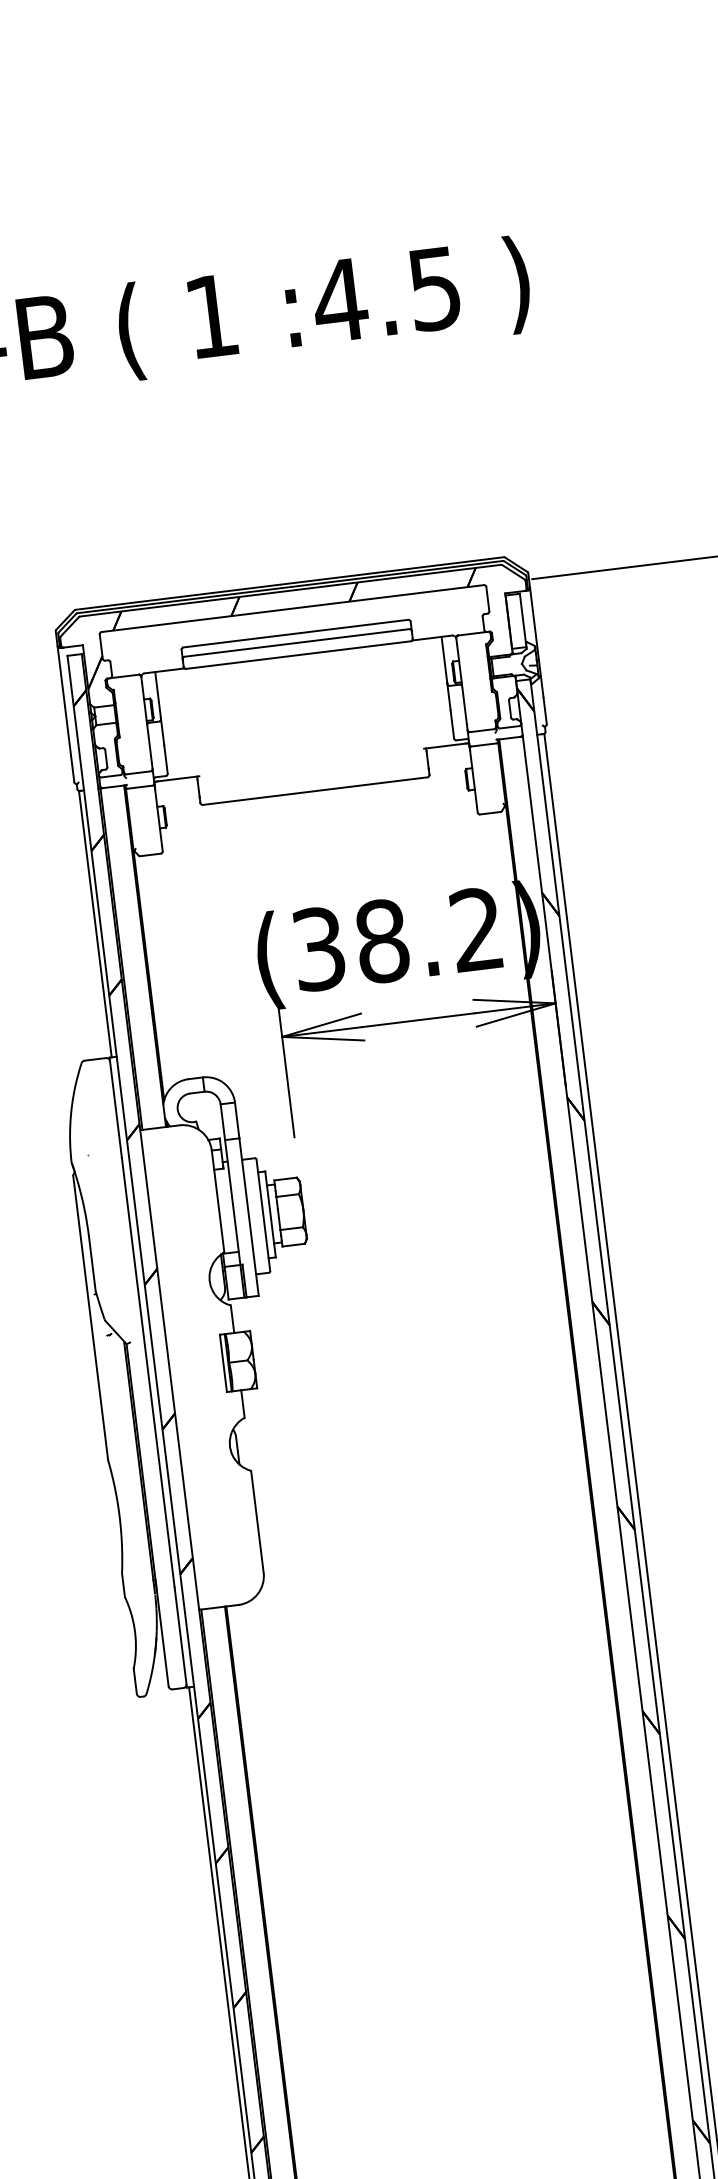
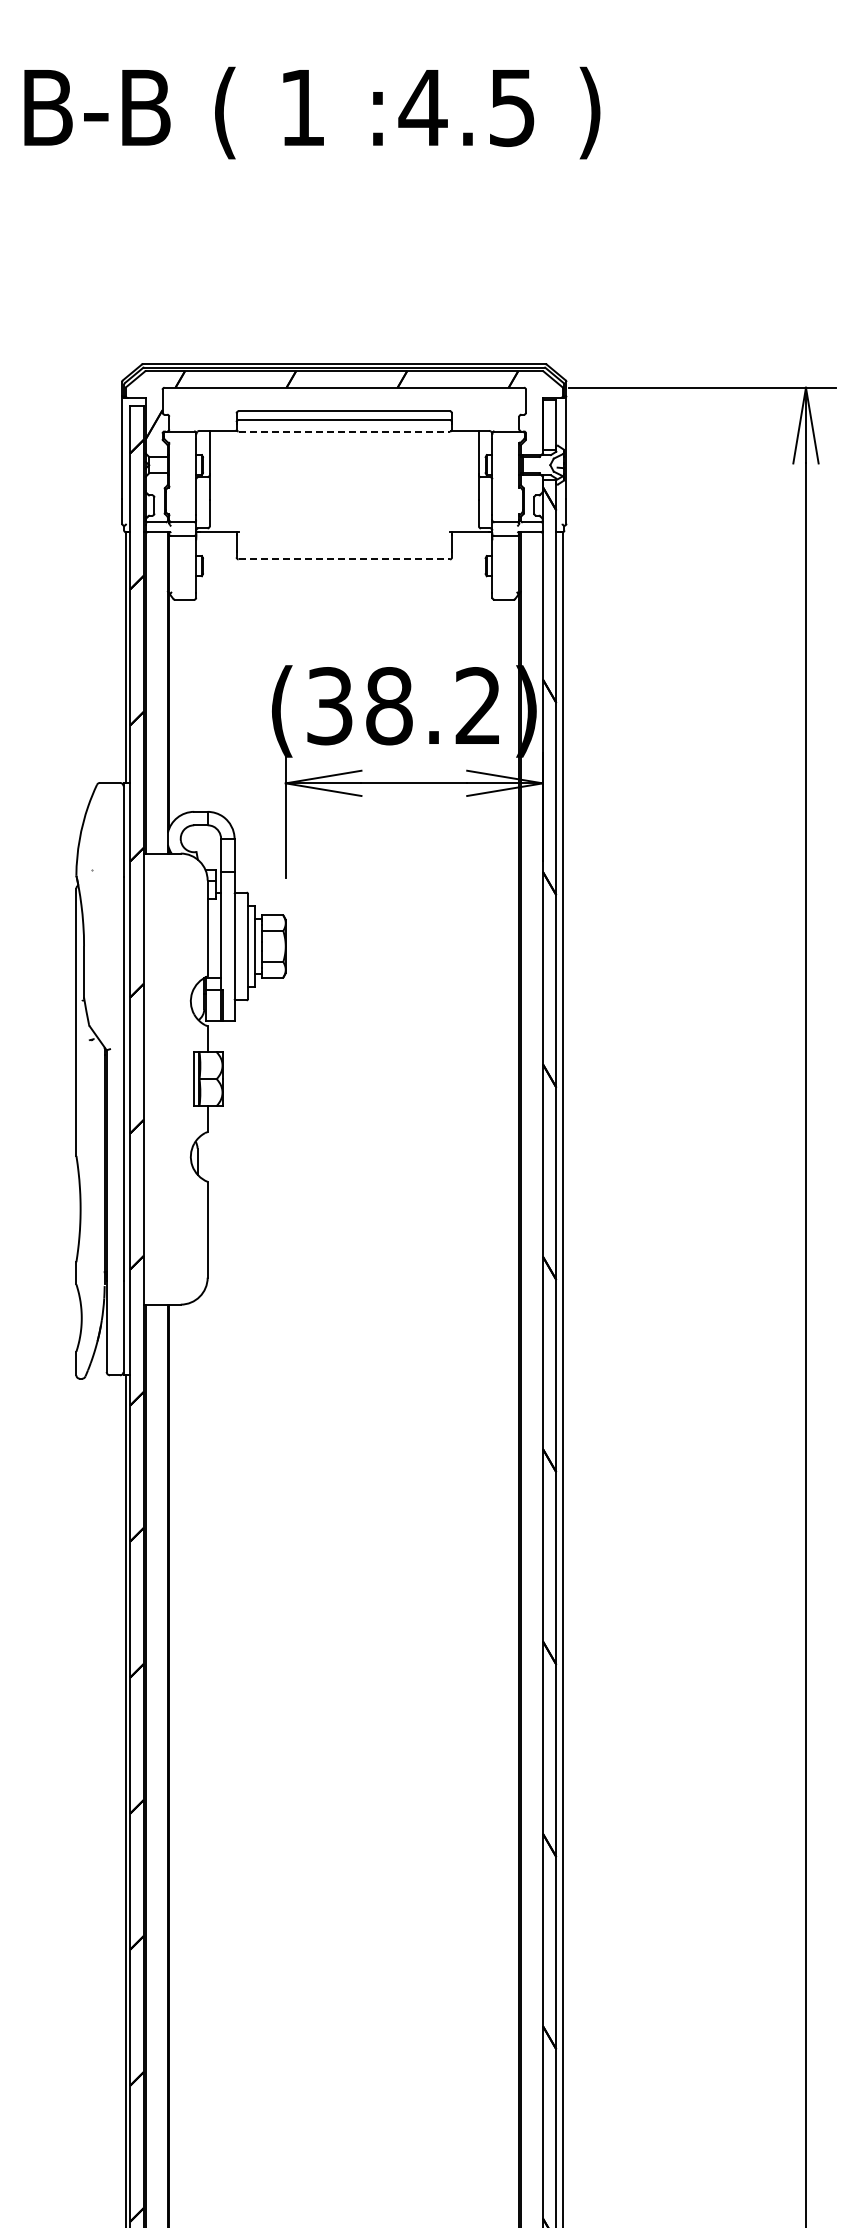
line: (298, 655) -> (344, 431), solid -> dashed
line: (315, 791) -> (344, 559), solid -> dashed

